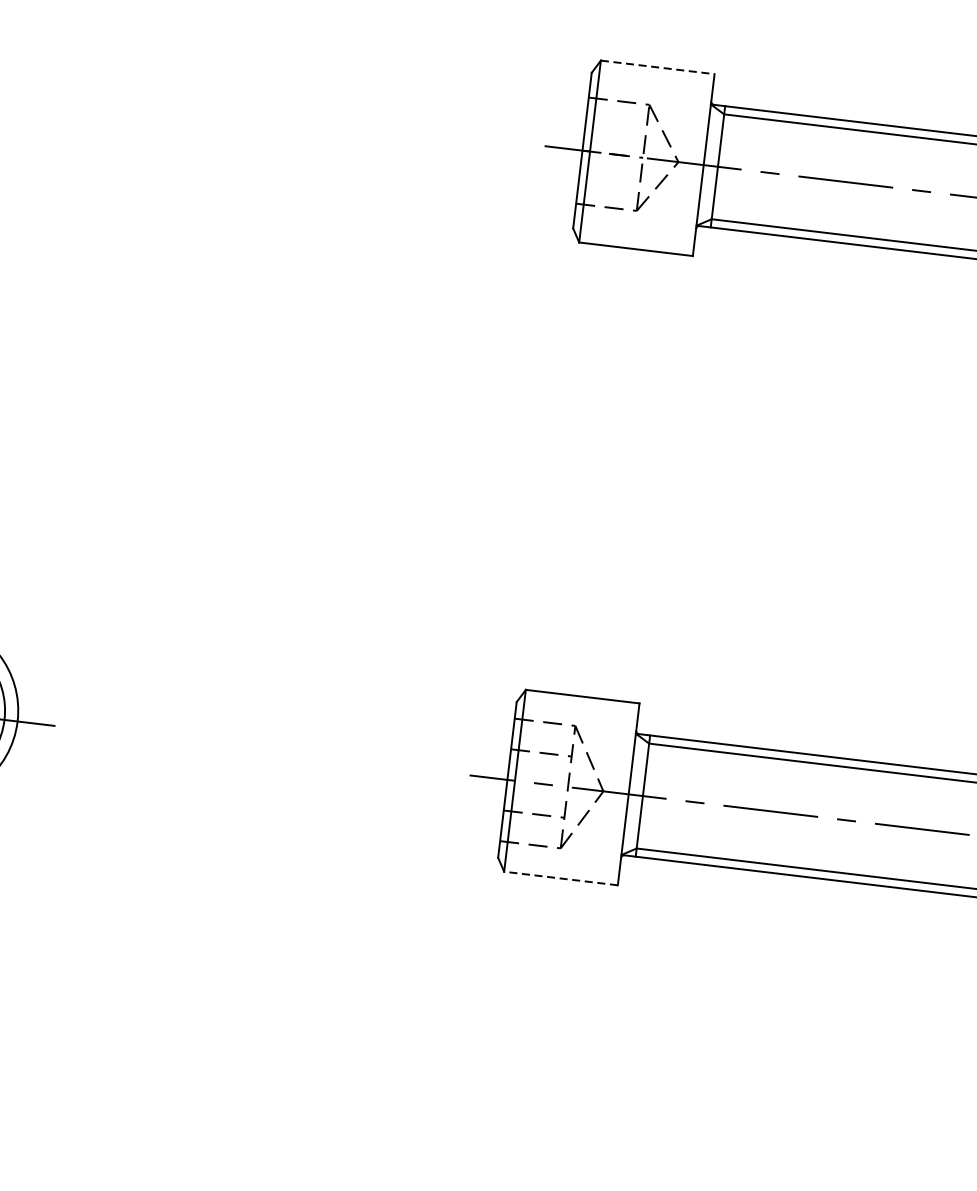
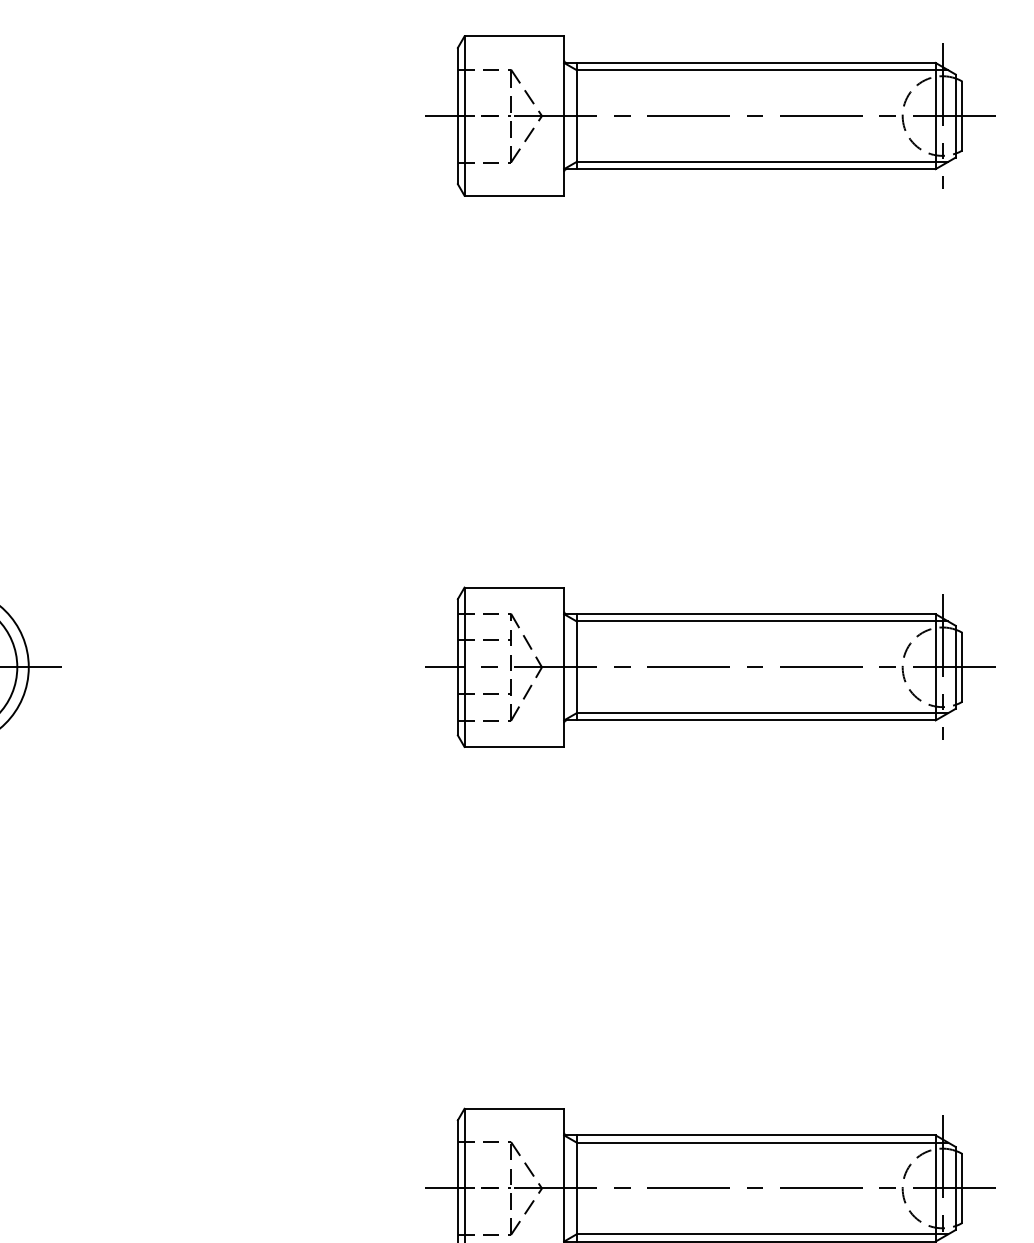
line: (657, 67) -> (514, 36), dashed -> solid
line: (561, 878) -> (514, 746), dashed -> solid

